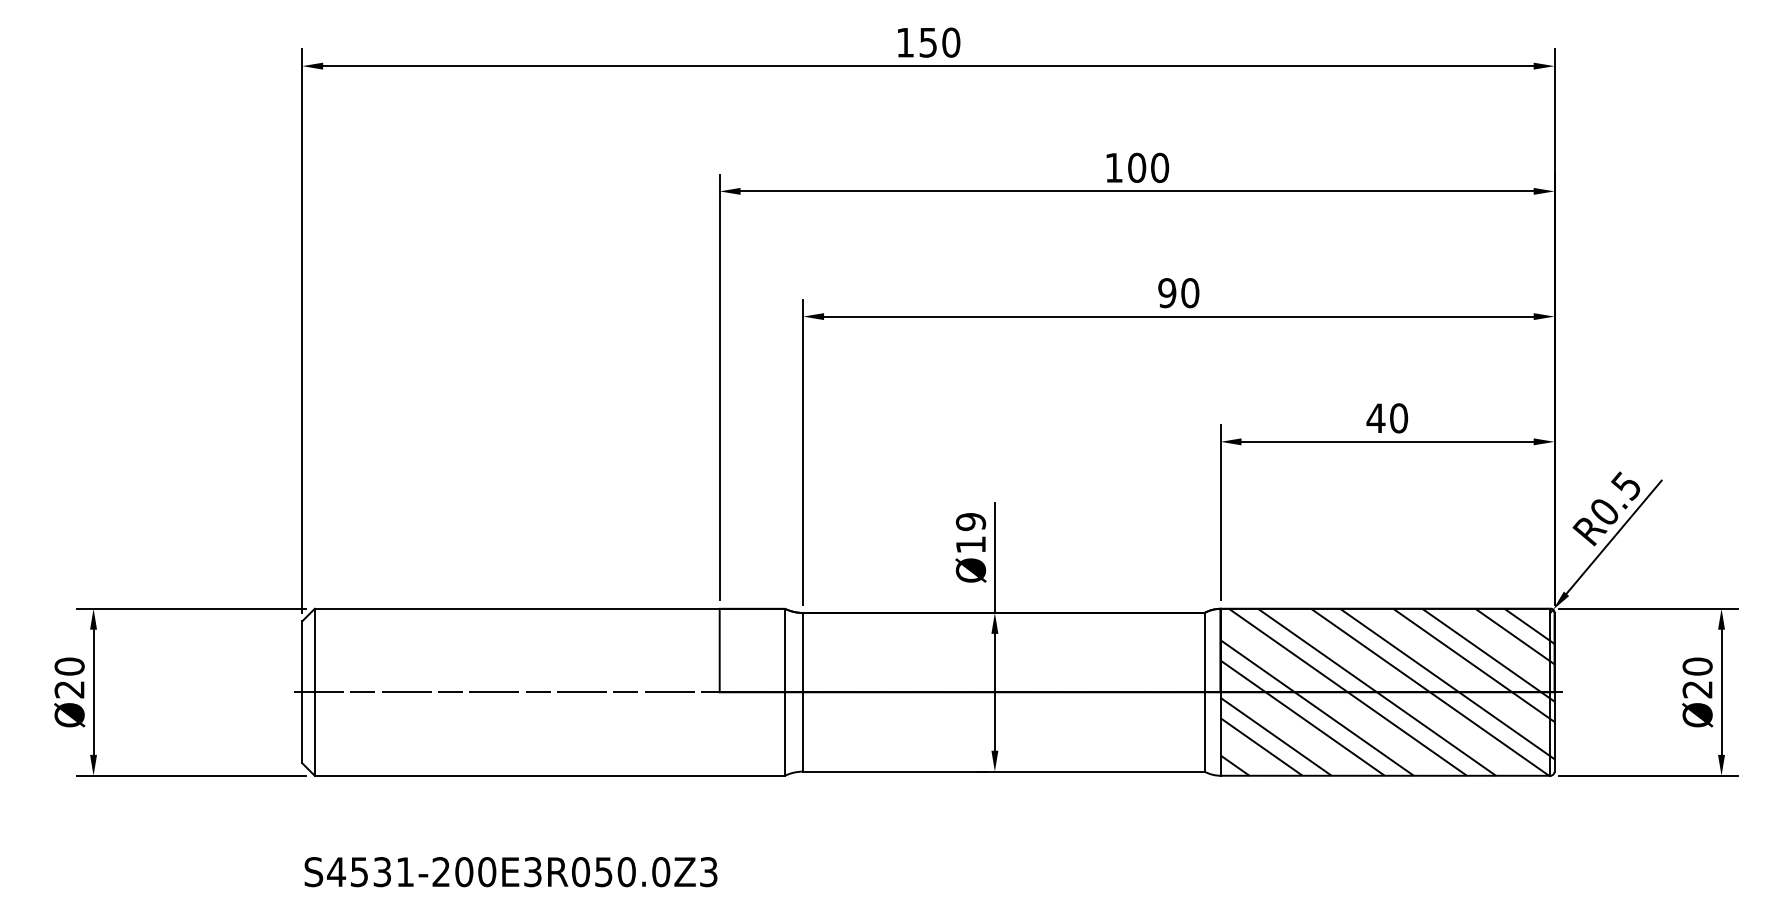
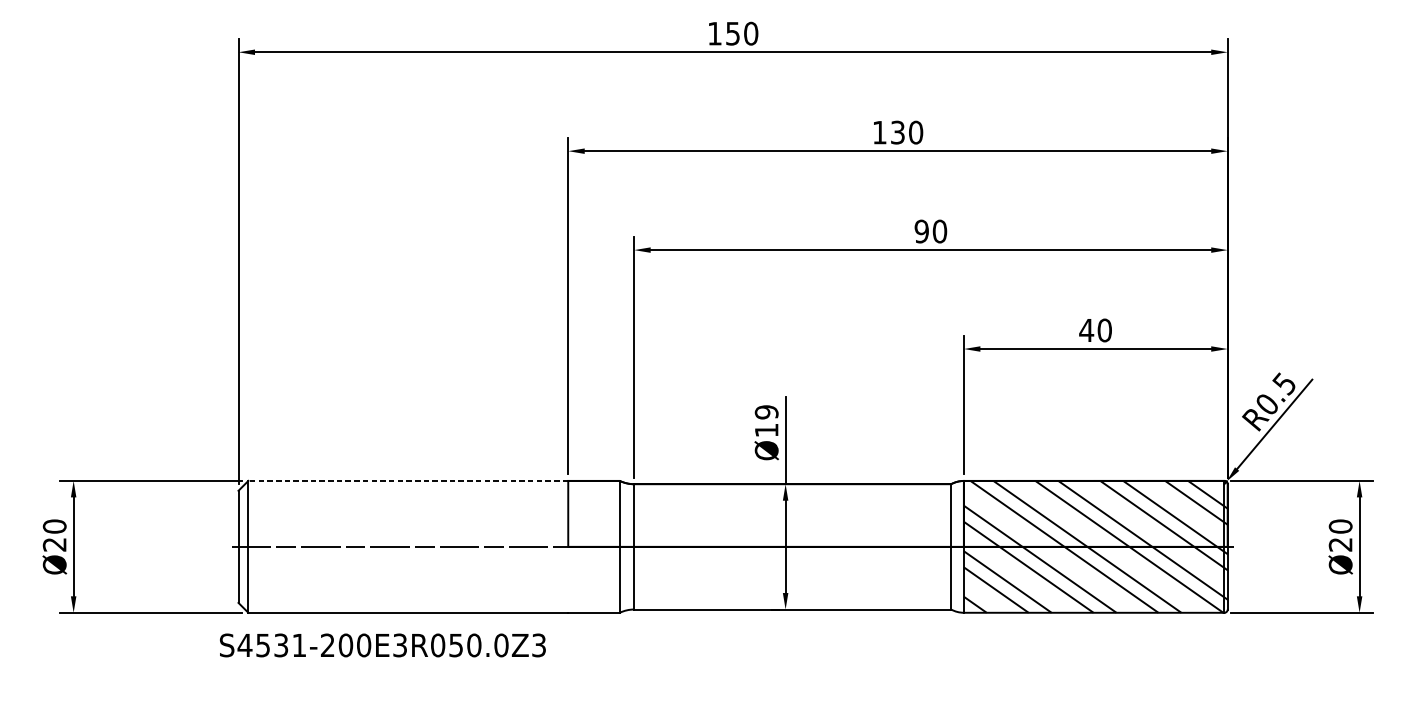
text: (1137, 167) -> (898, 132), 100 -> 130
line: (516, 608) -> (407, 480), solid -> dashed
text: (510, 872) -> (382, 645), moved

